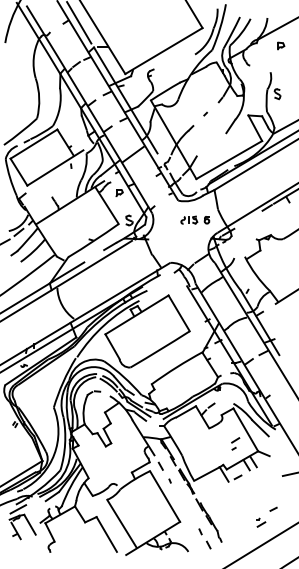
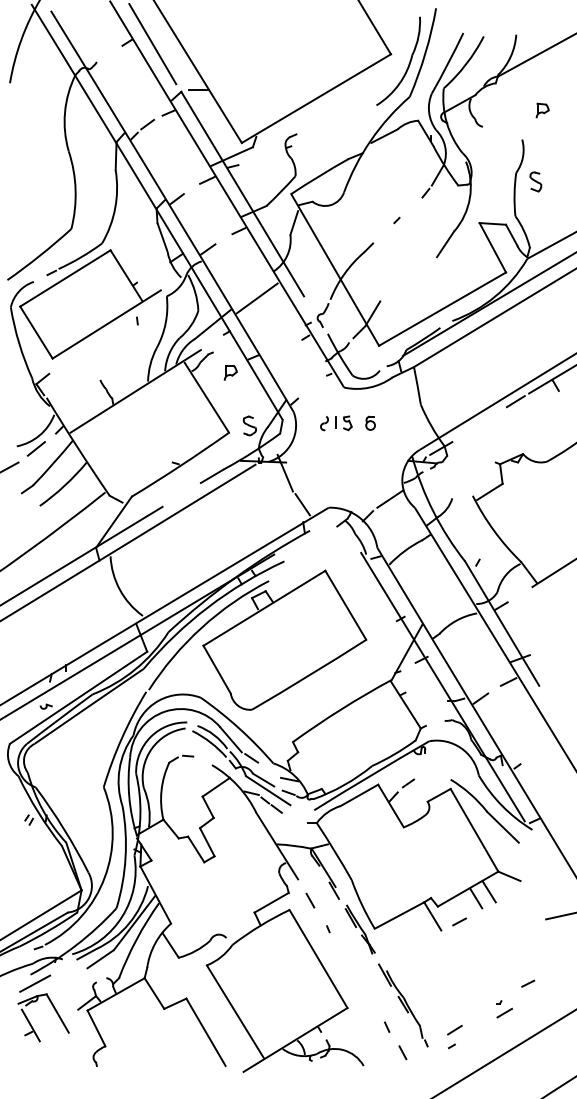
part: (281, 45) -> (543, 109), moved
part: (195, 219) -> (348, 422), moved
part: (235, 443) -> (454, 1036), moved

